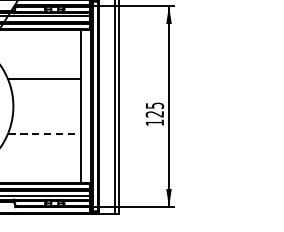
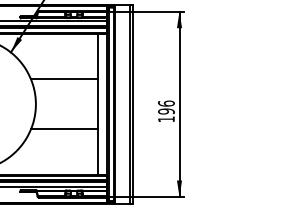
text: (154, 109) -> (166, 107), 125 -> 196
line: (44, 133) -> (64, 129), dashed -> solid

